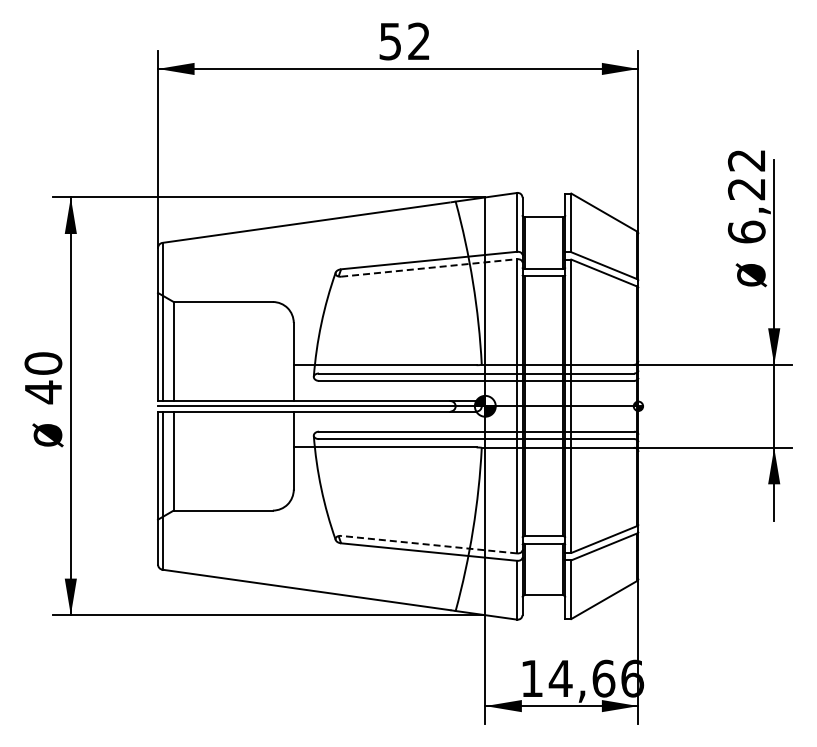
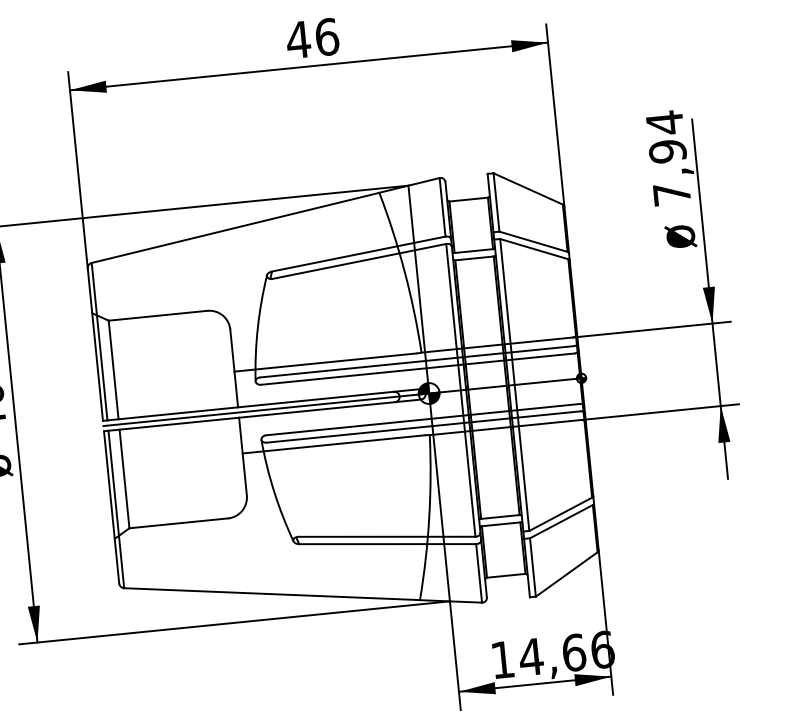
text: (404, 41) -> (312, 38), 52 -> 46
text: (746, 195) -> (668, 157), 6,22 -> 7,94
line: (429, 267) -> (359, 260), dashed -> solid
line: (428, 544) -> (386, 536), dashed -> solid

